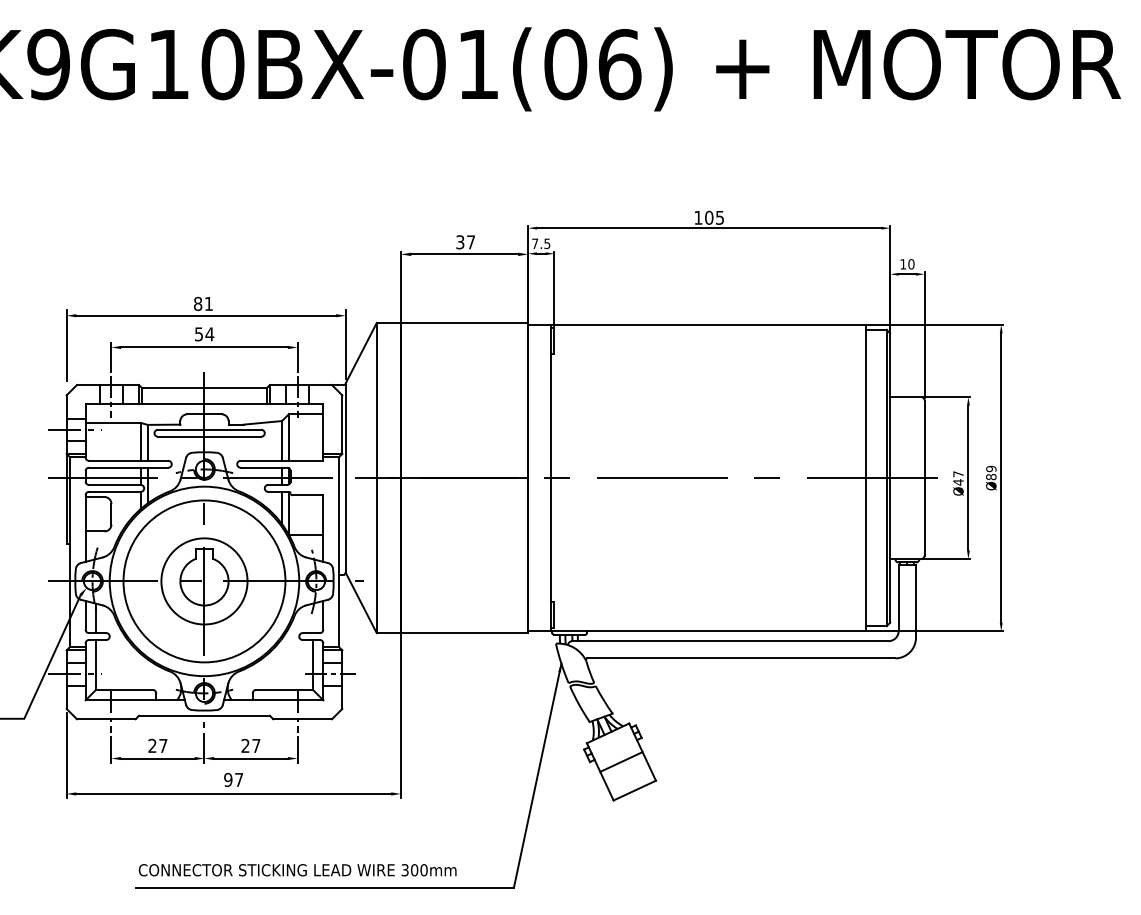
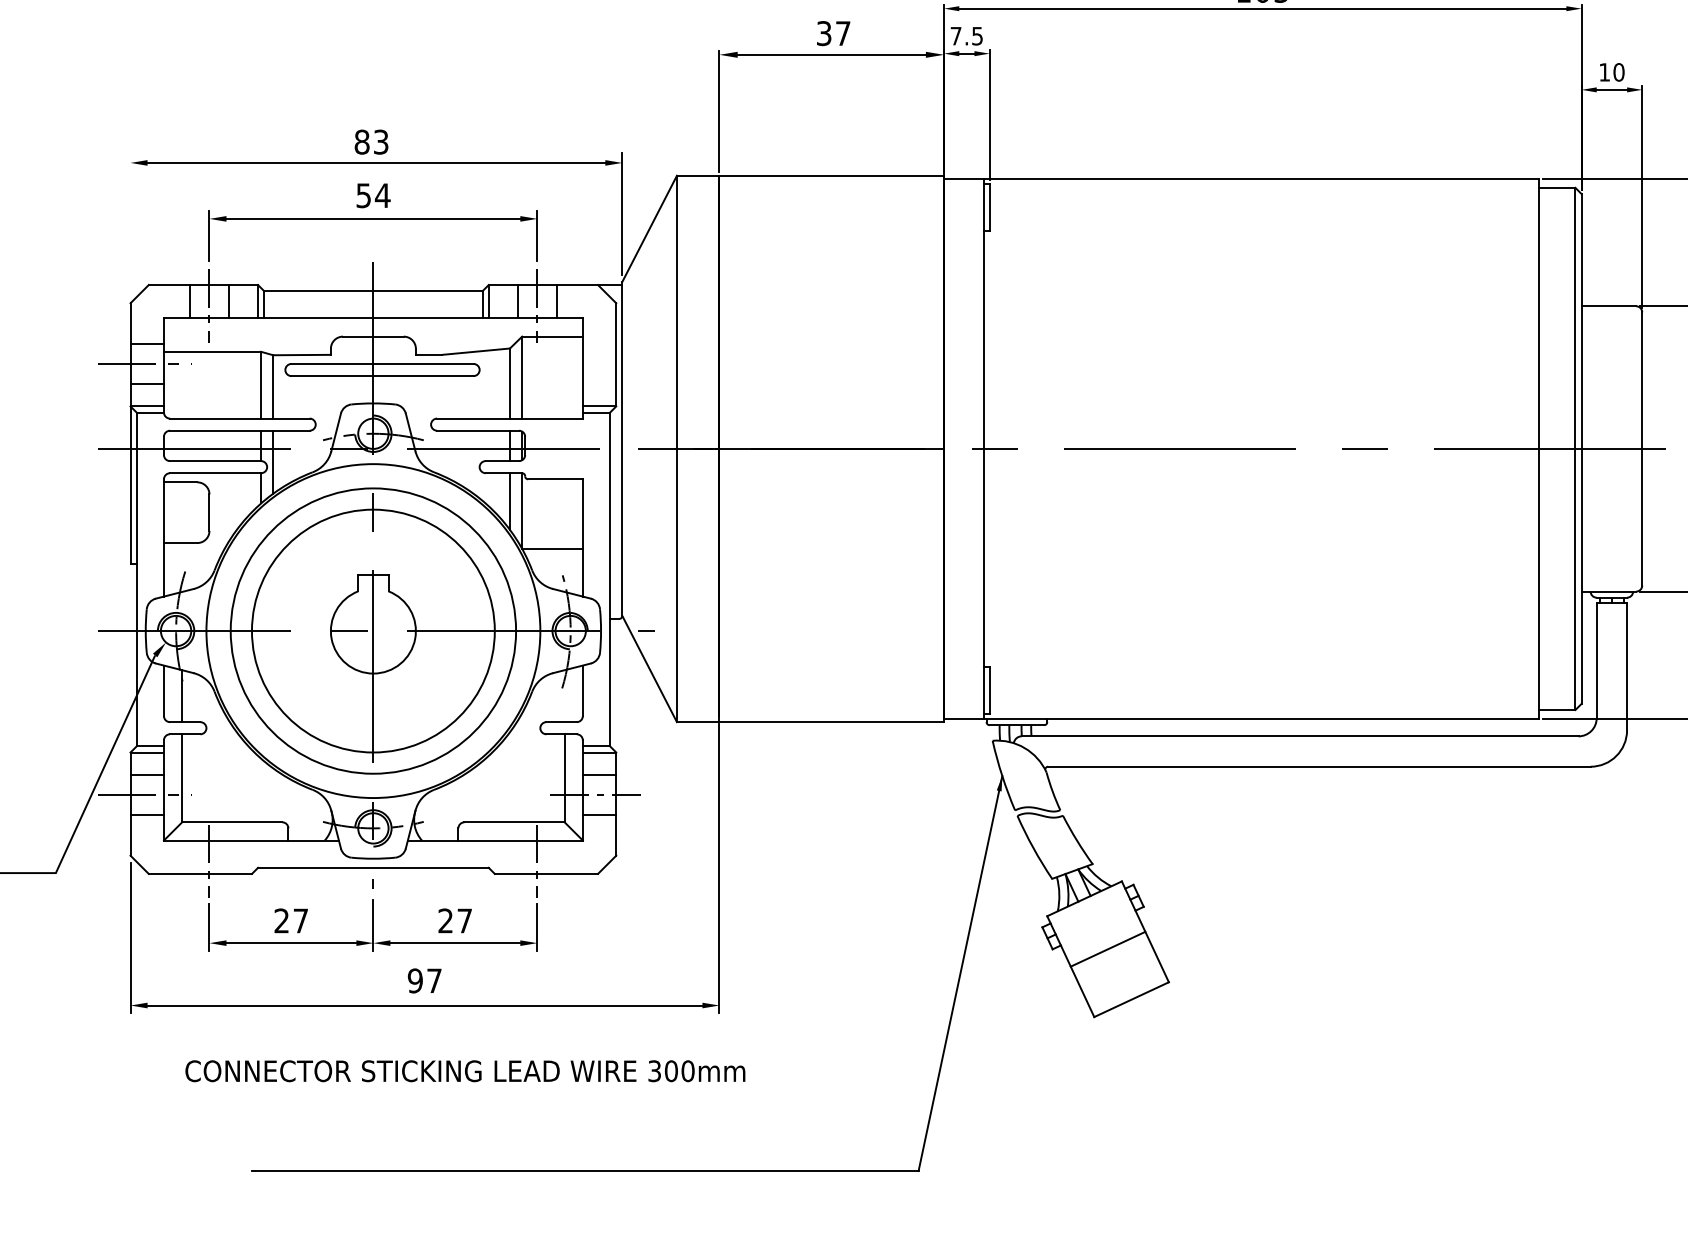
text: (208, 303) -> (380, 141), 81 -> 83
line: (66, 345) -> (130, 215), removed
circle: (204, 581) -> (373, 631), size x1.6
text: (297, 870) -> (465, 1071), moved

